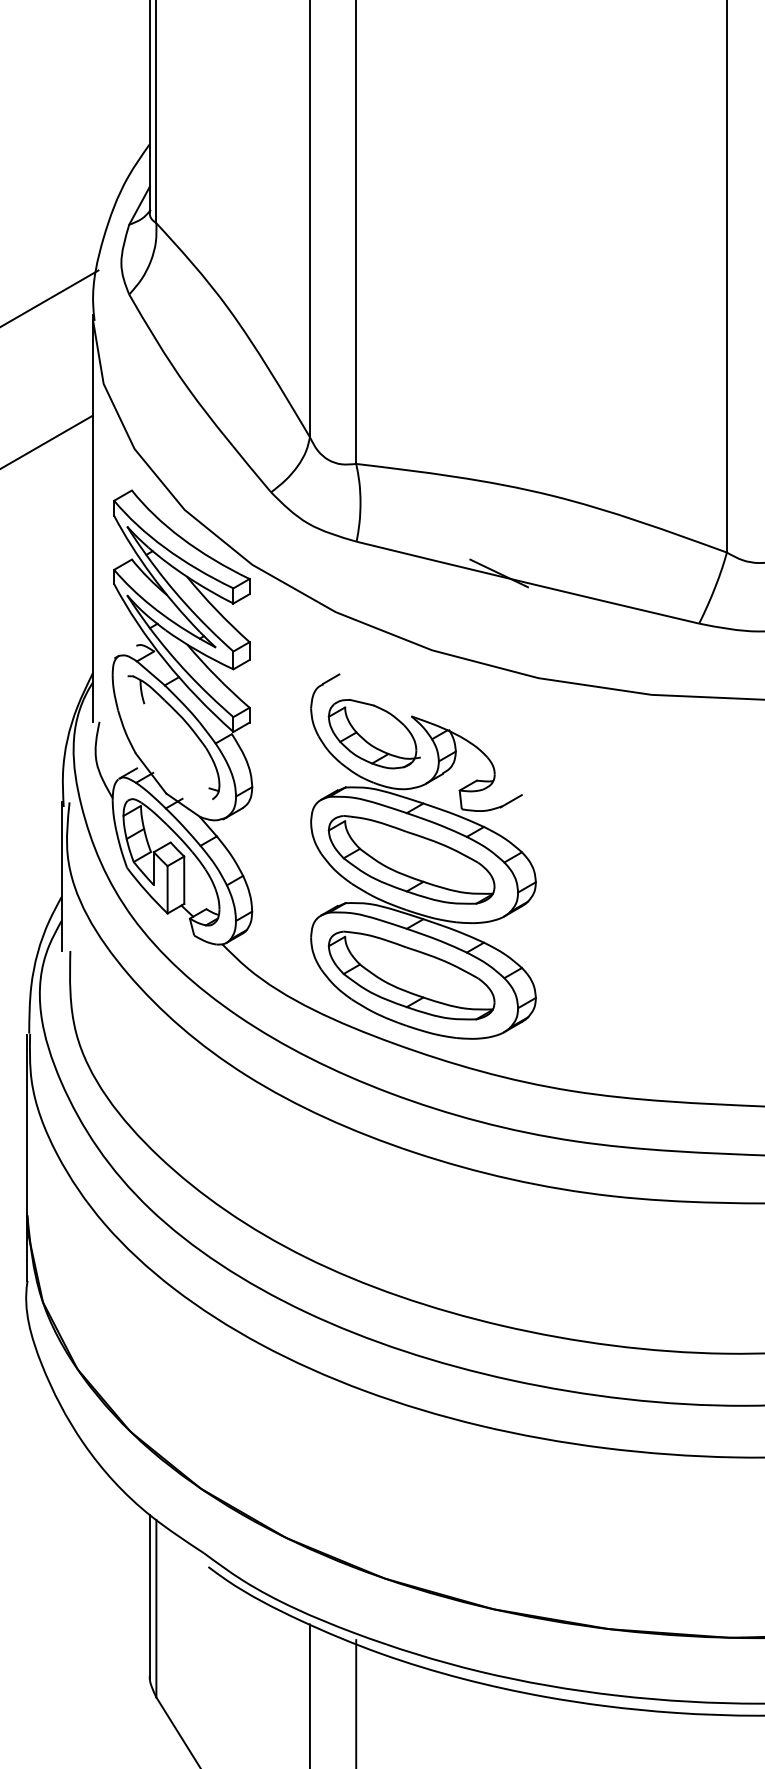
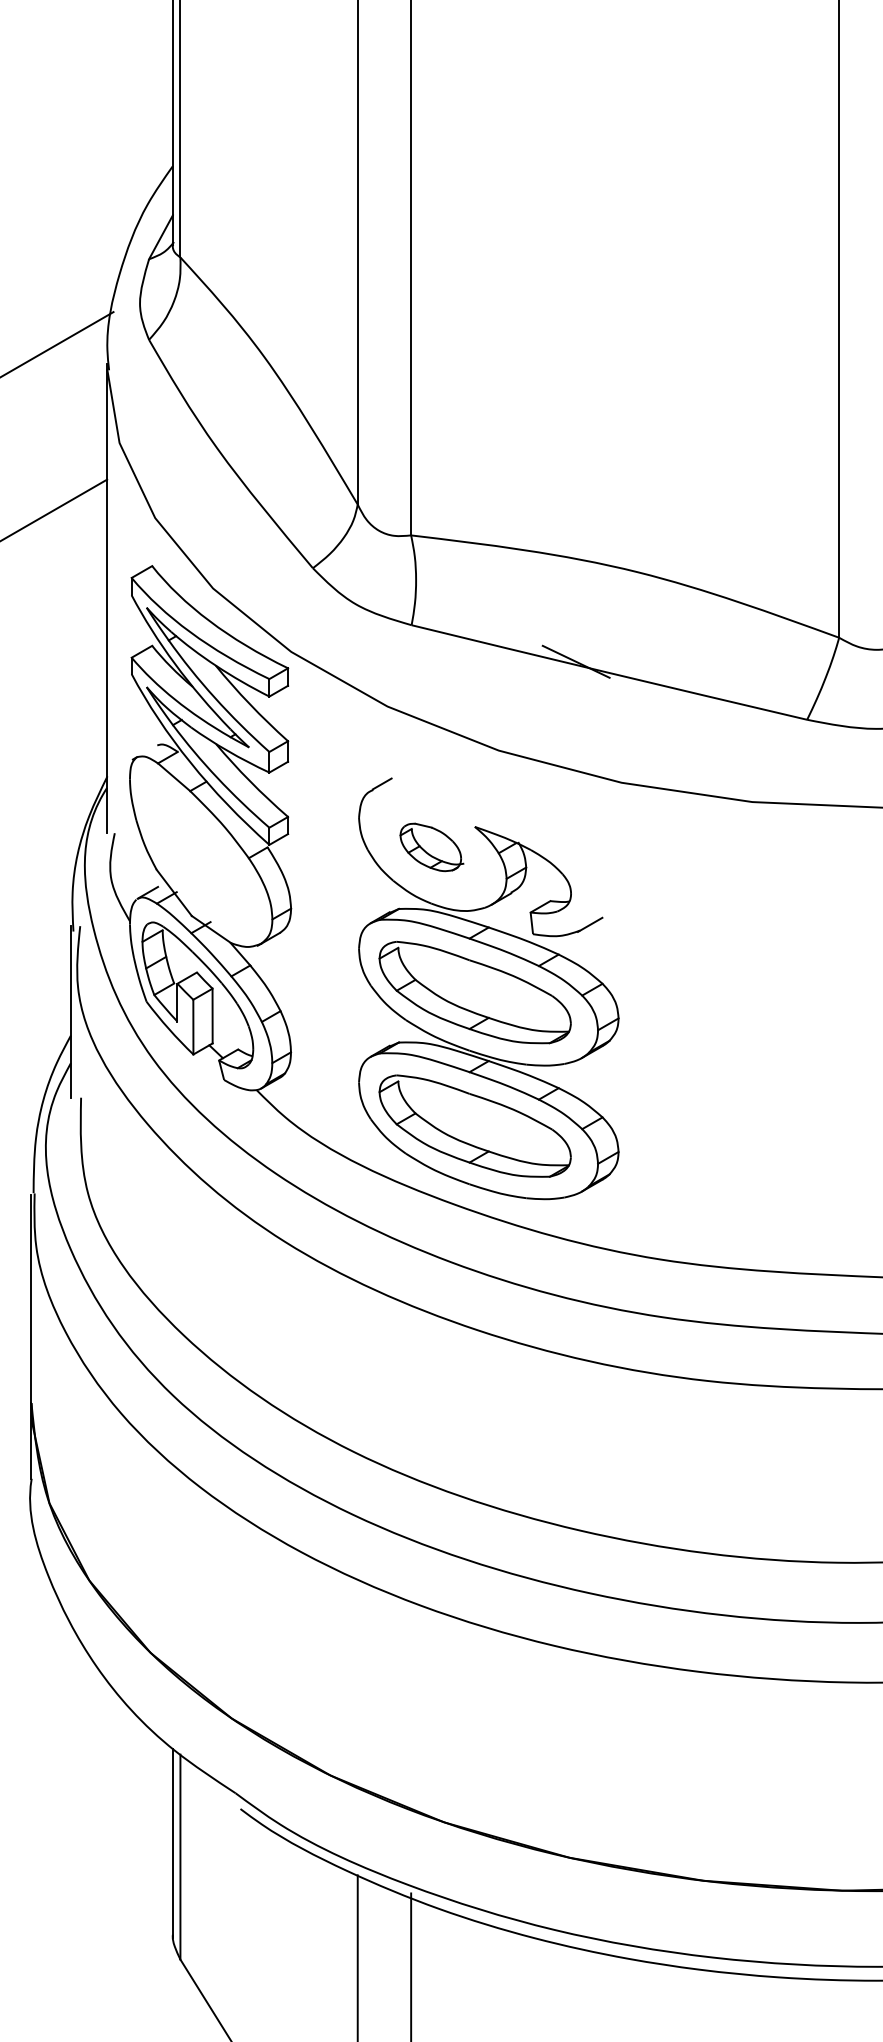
part: (186, 724) -> (215, 836), removed
part: (373, 734) -> (431, 847), size x0.6

